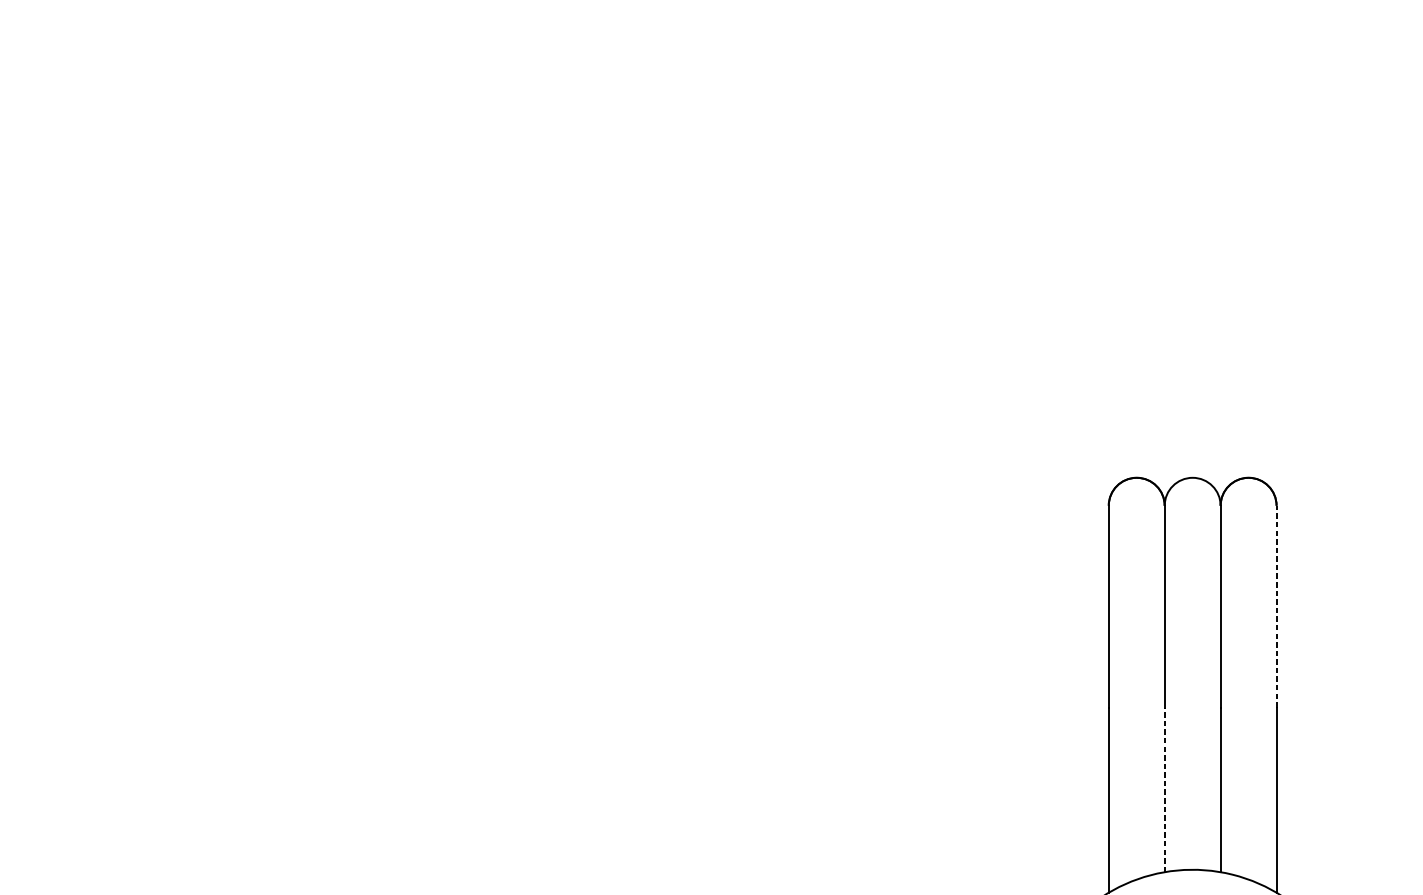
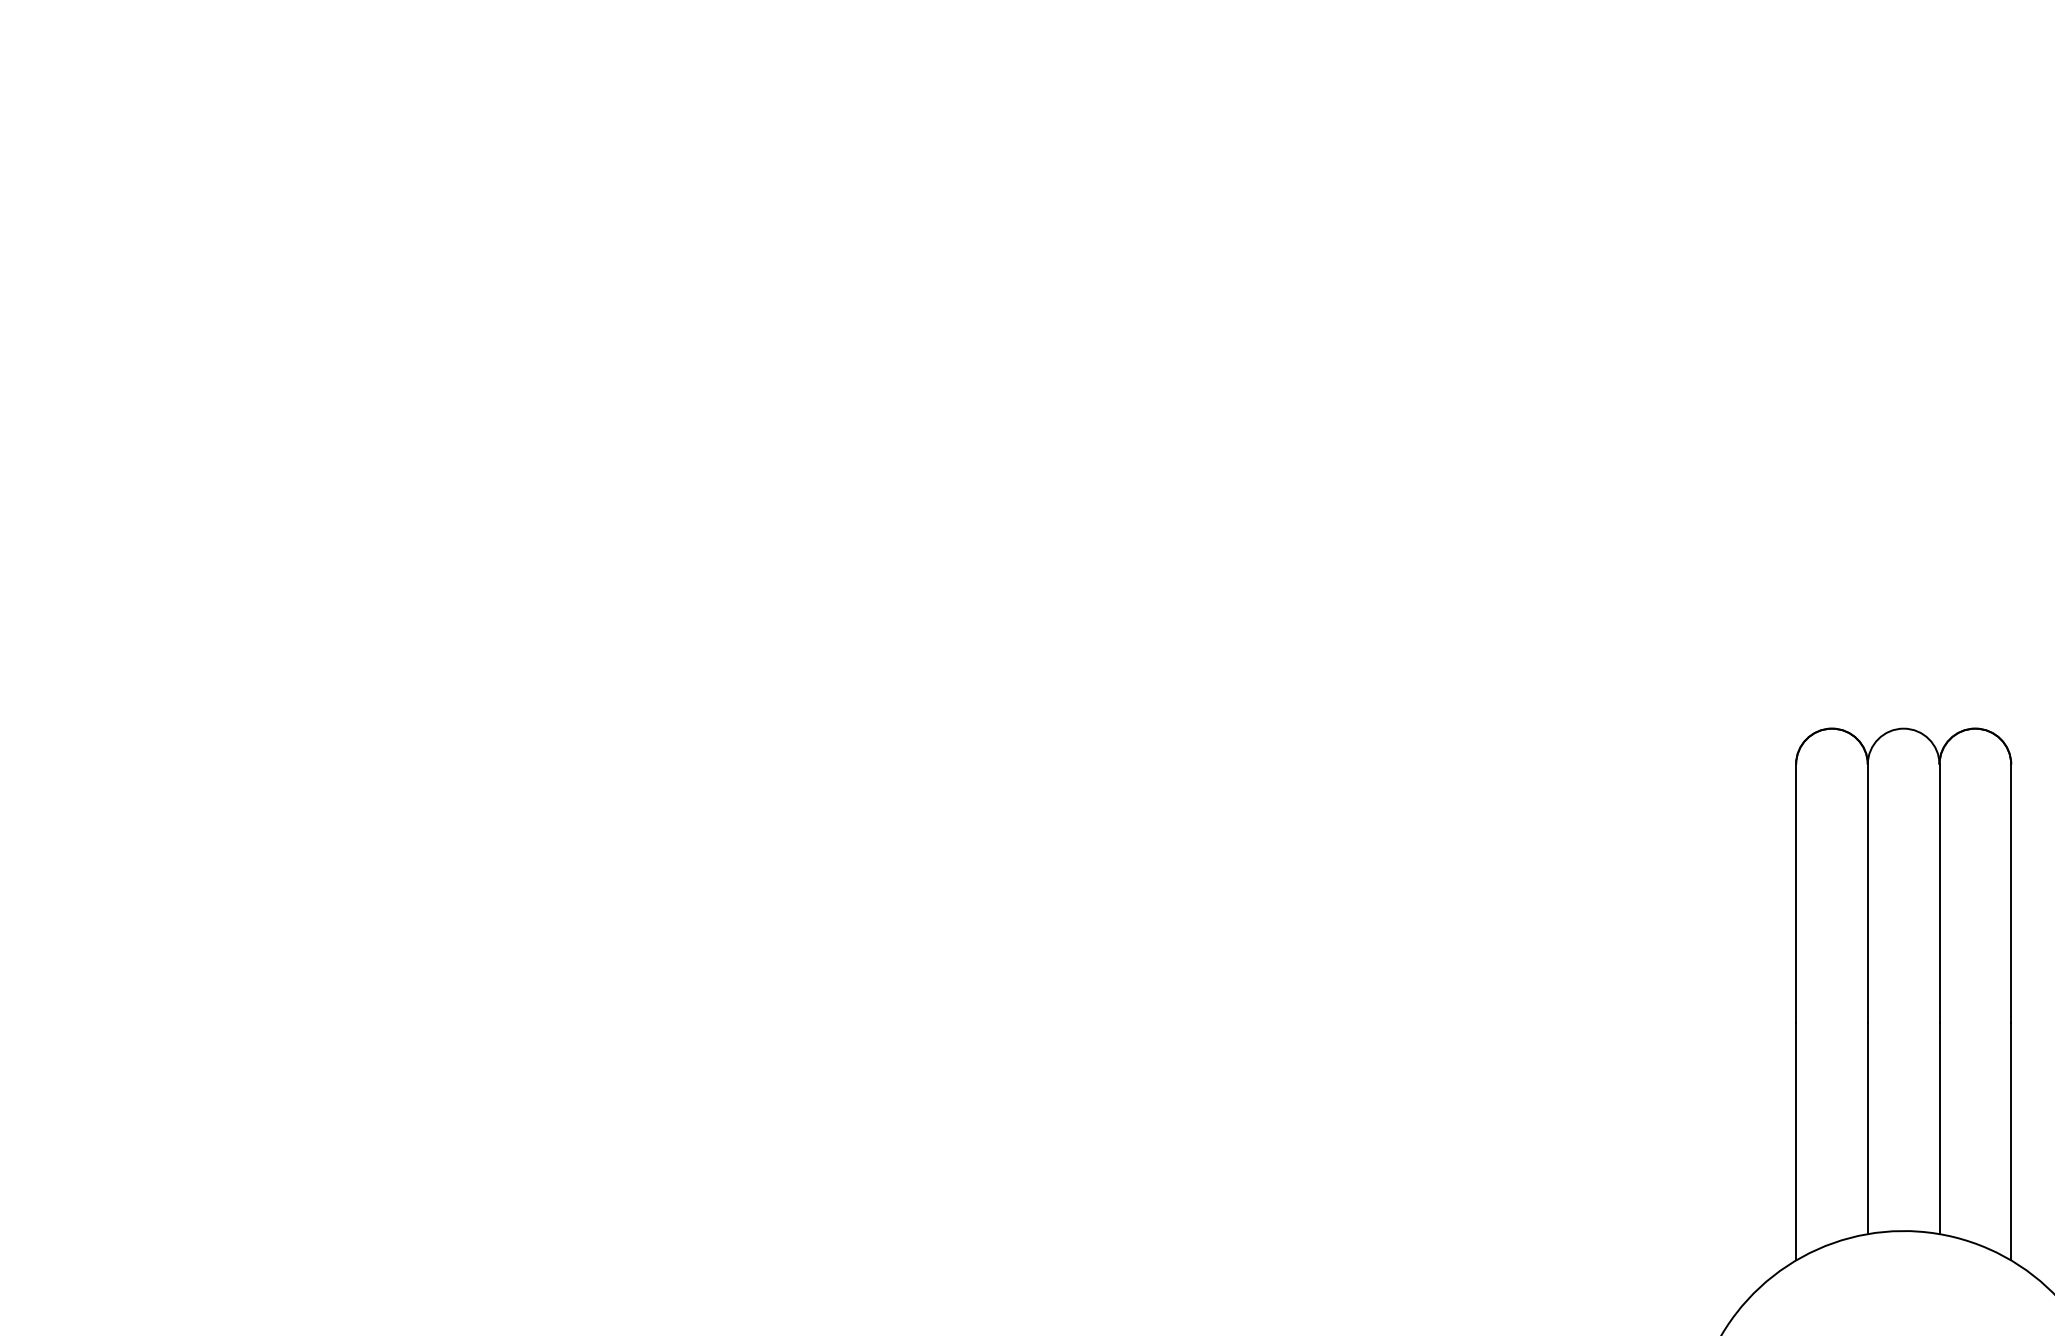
line: (1276, 606) -> (2011, 893), dashed -> solid
line: (1164, 789) -> (1867, 1128), dashed -> solid

